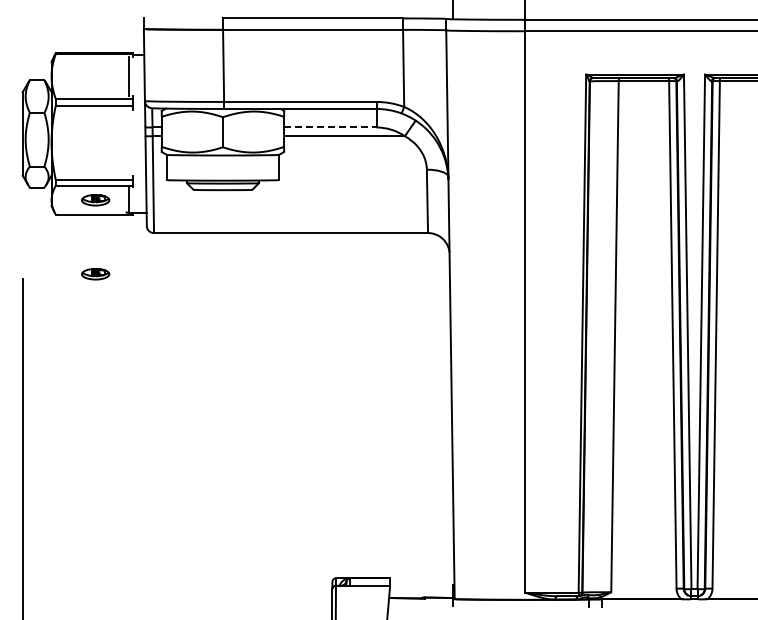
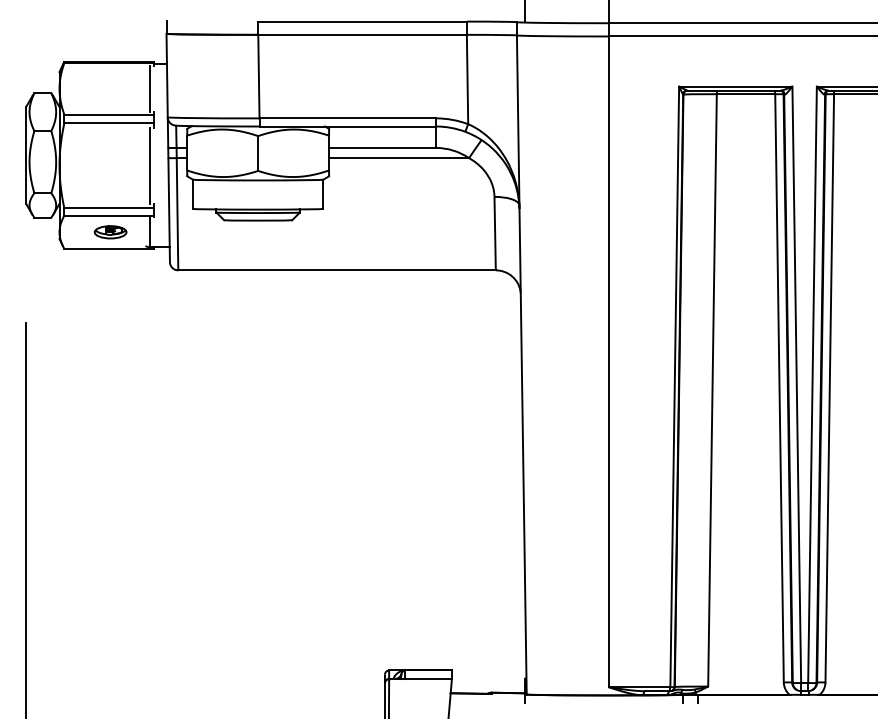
line: (330, 127) -> (382, 148), dashed -> solid
line: (129, 142) -> (149, 165), added
part: (95, 274) -> (110, 318), removed

